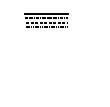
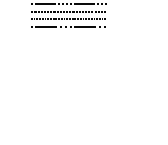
line: (45, 31) -> (67, 27), added

